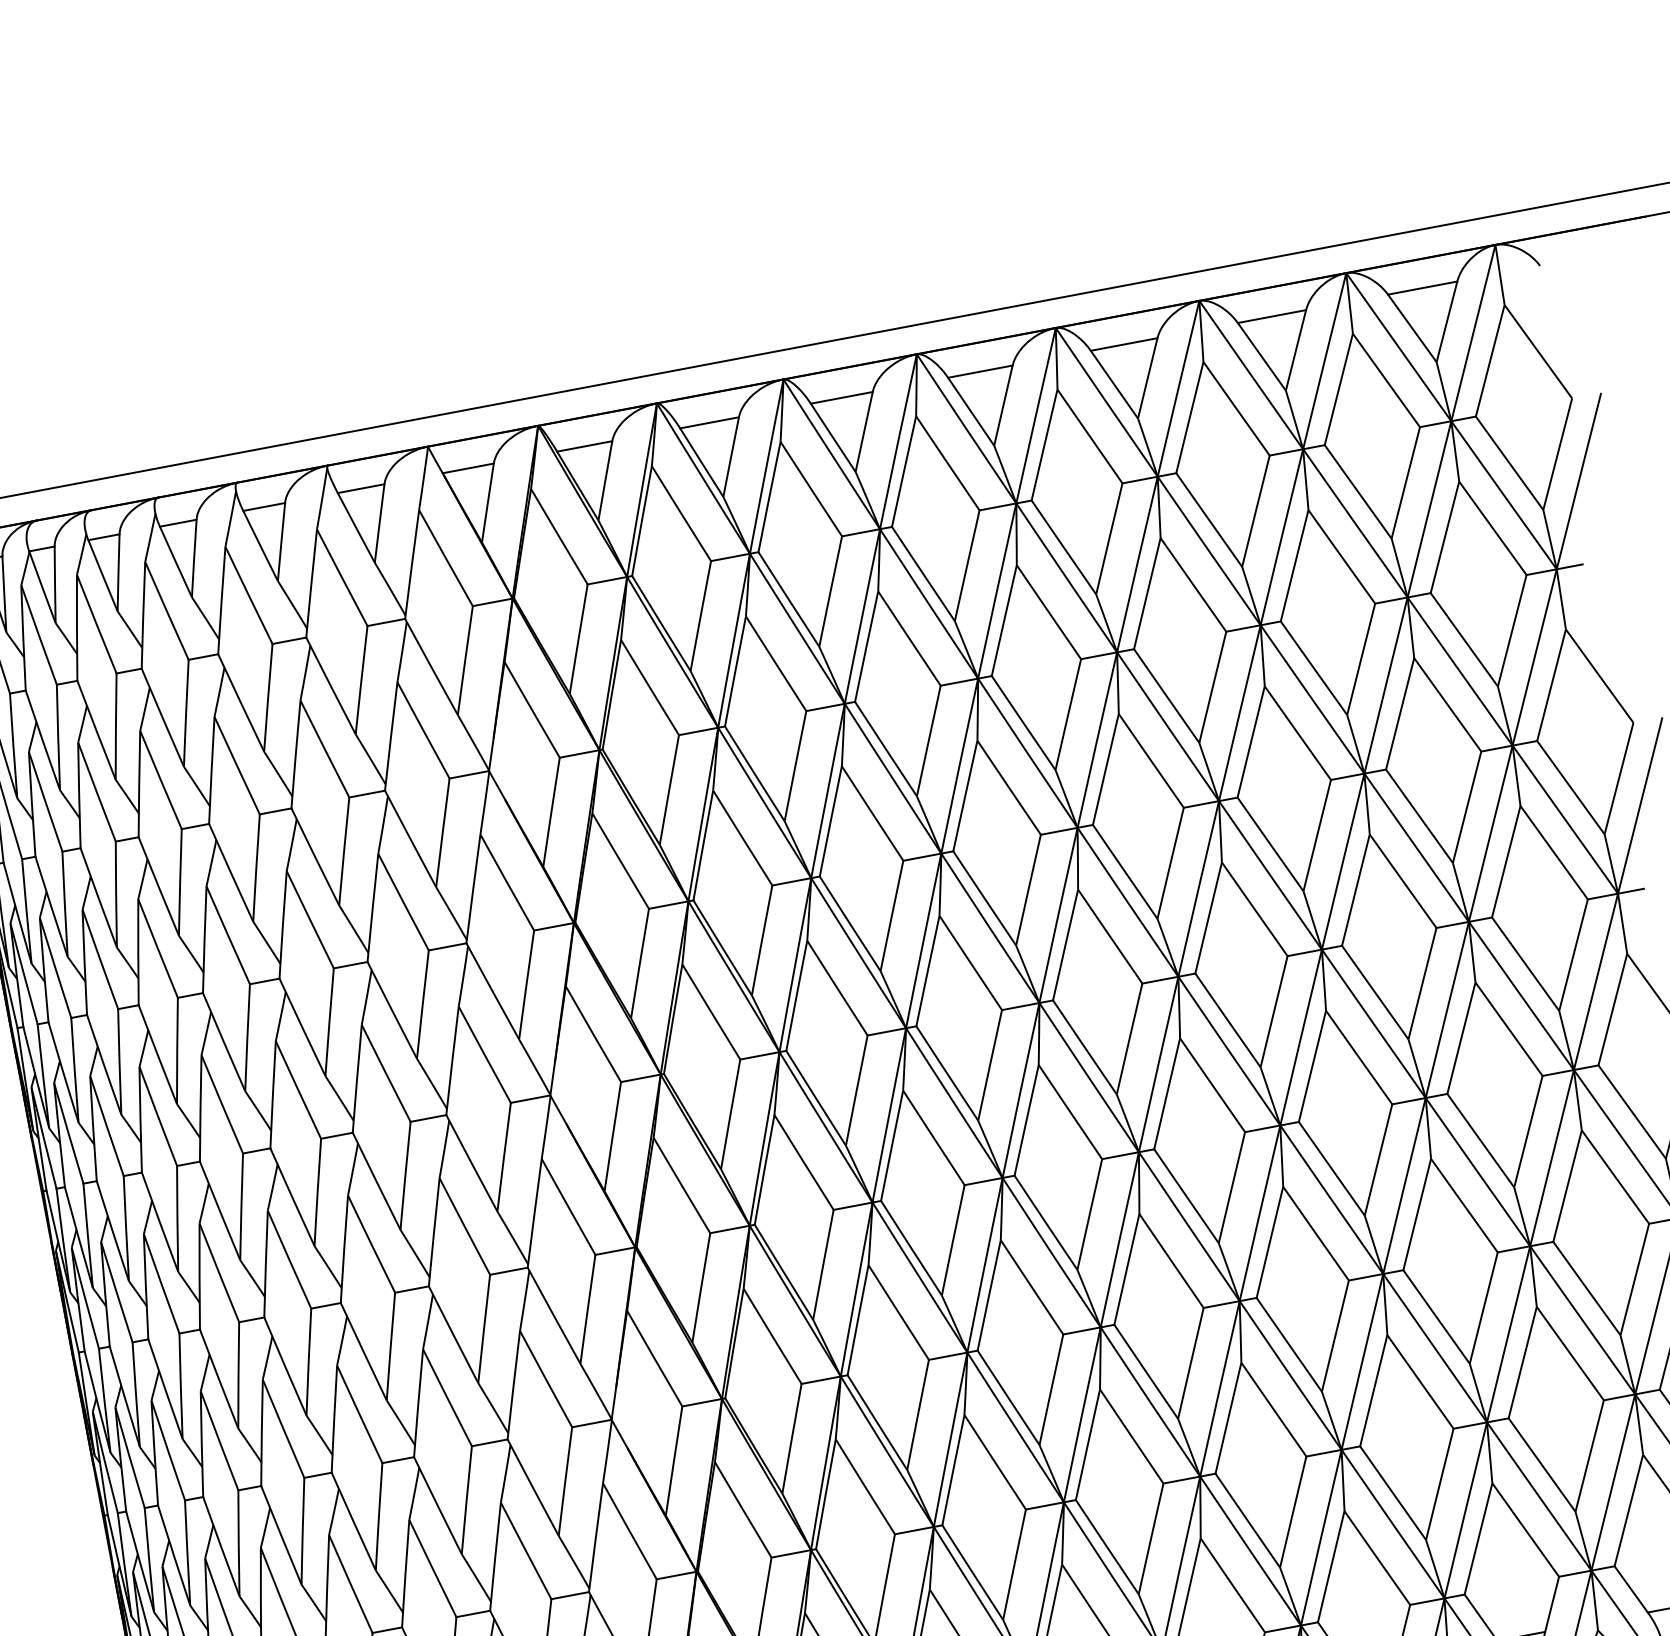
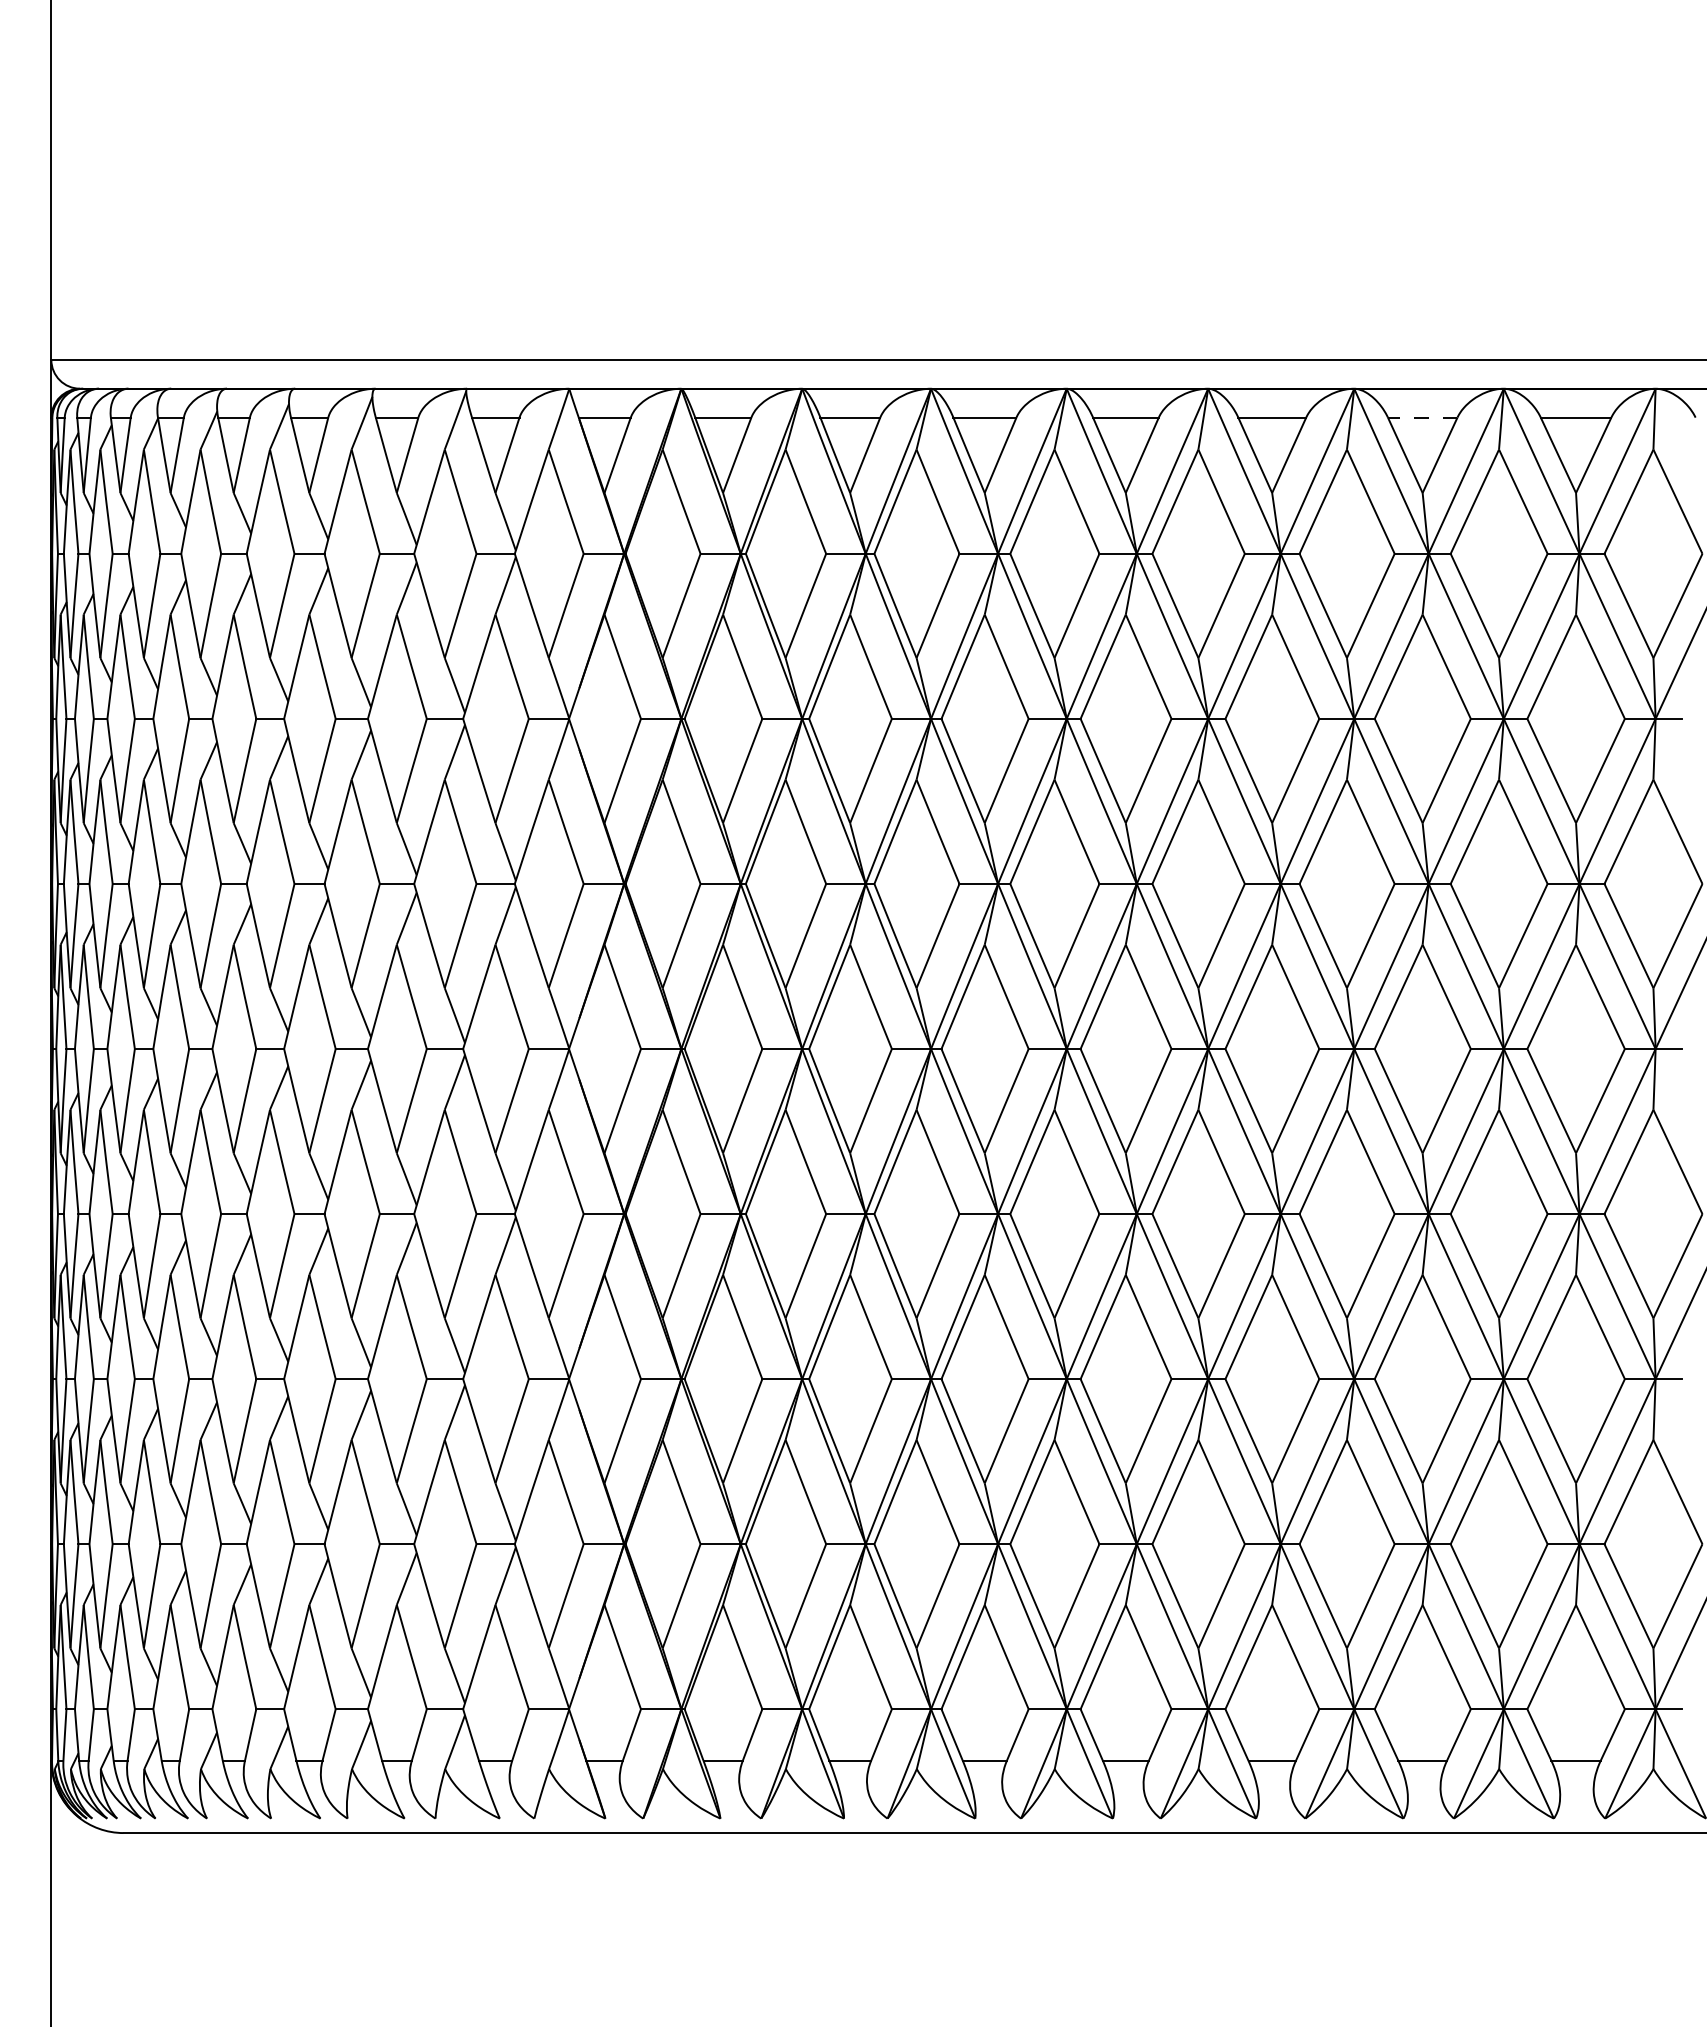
line: (1271, 316) -> (1422, 417), solid -> dashed

